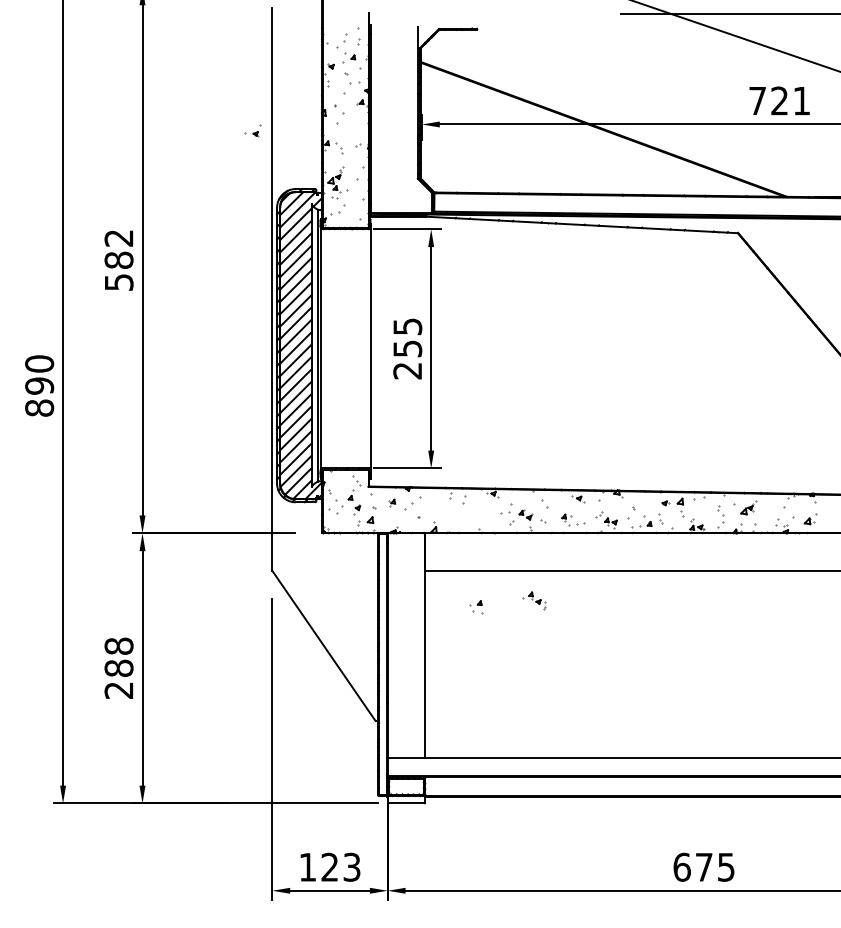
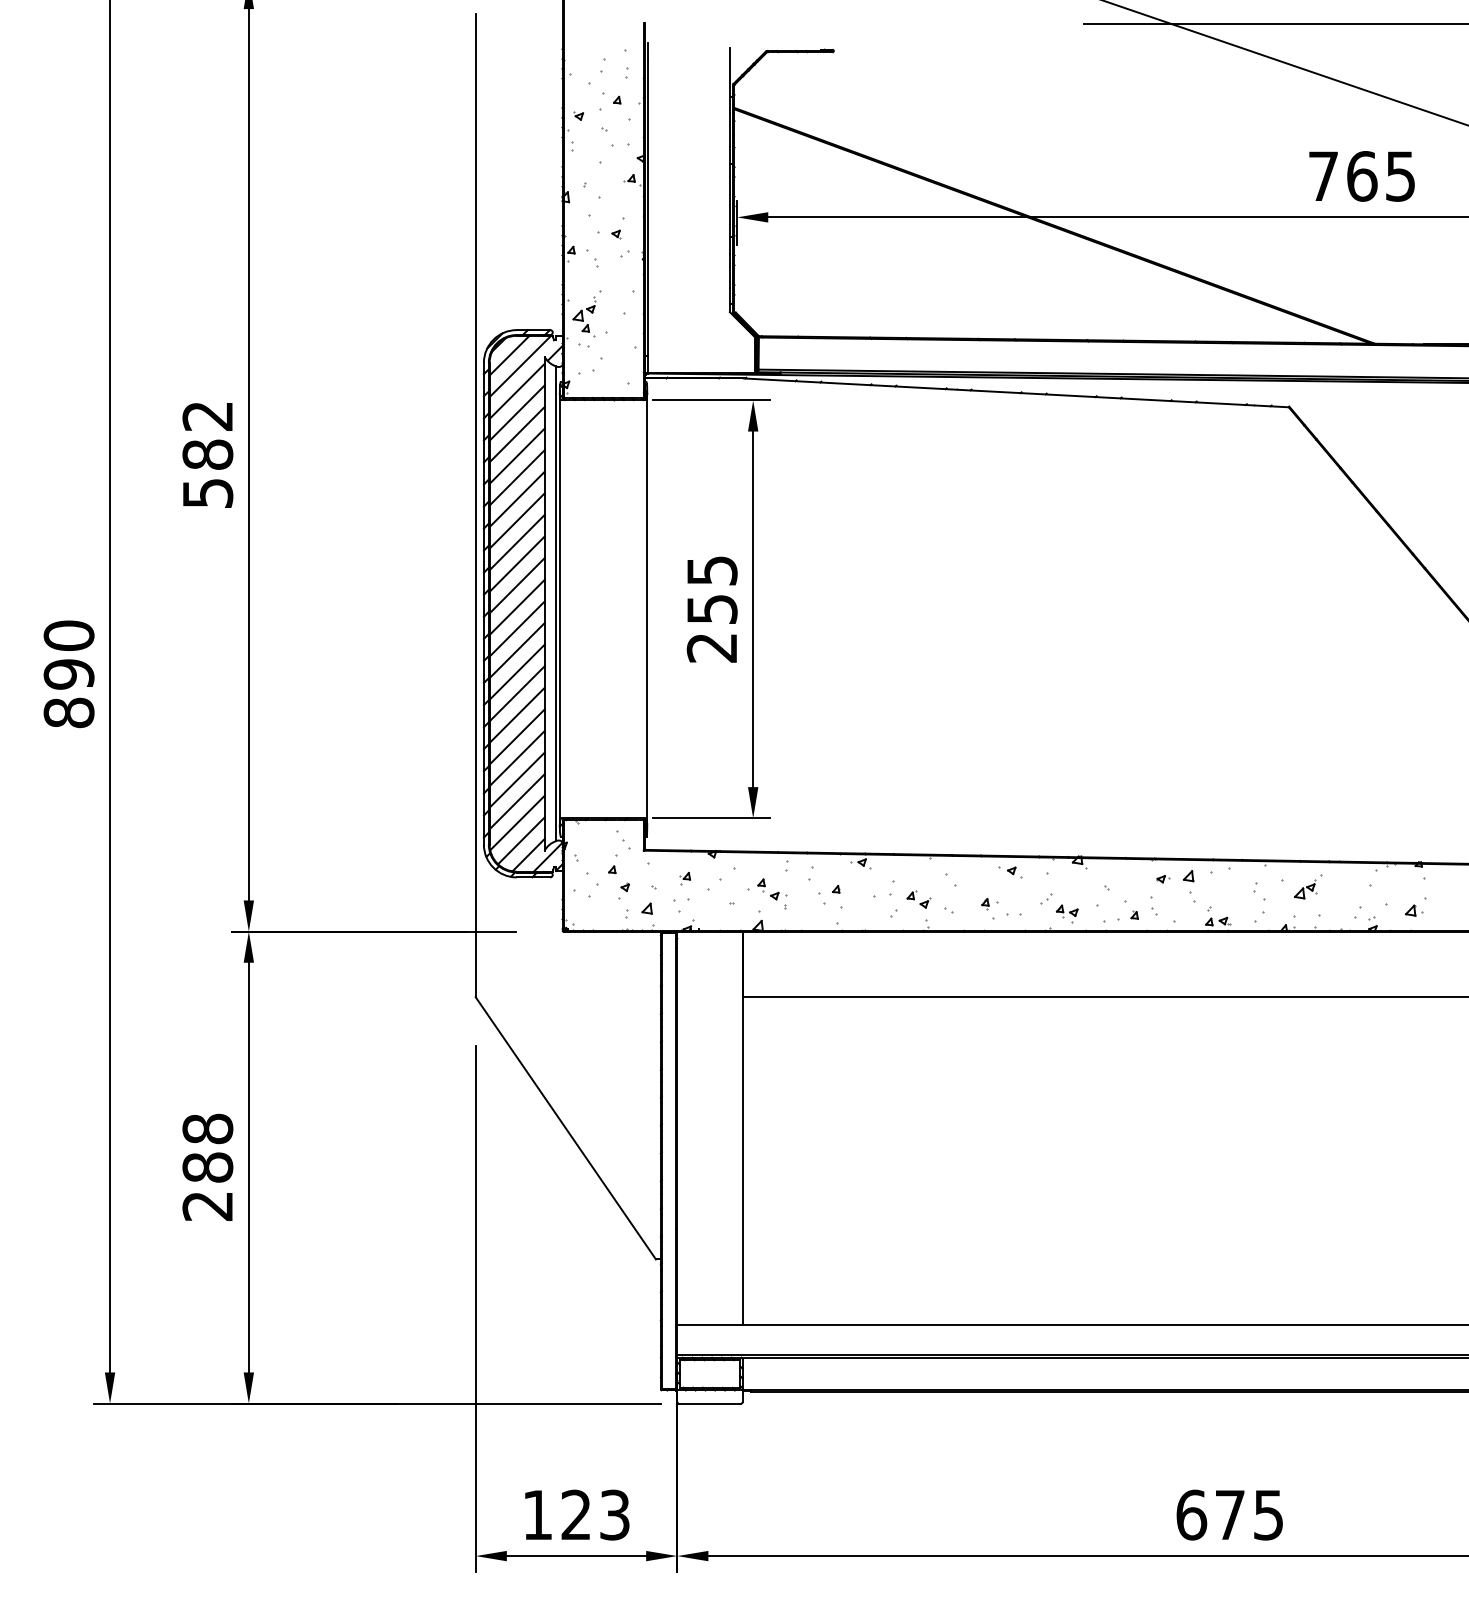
text: (790, 100) -> (1380, 175), 721 -> 765
part: (252, 130) -> (610, 227), moved
part: (390, 518) -> (682, 905), added
part: (534, 600) -> (767, 893), moved
part: (476, 607) -> (830, 896), moved

